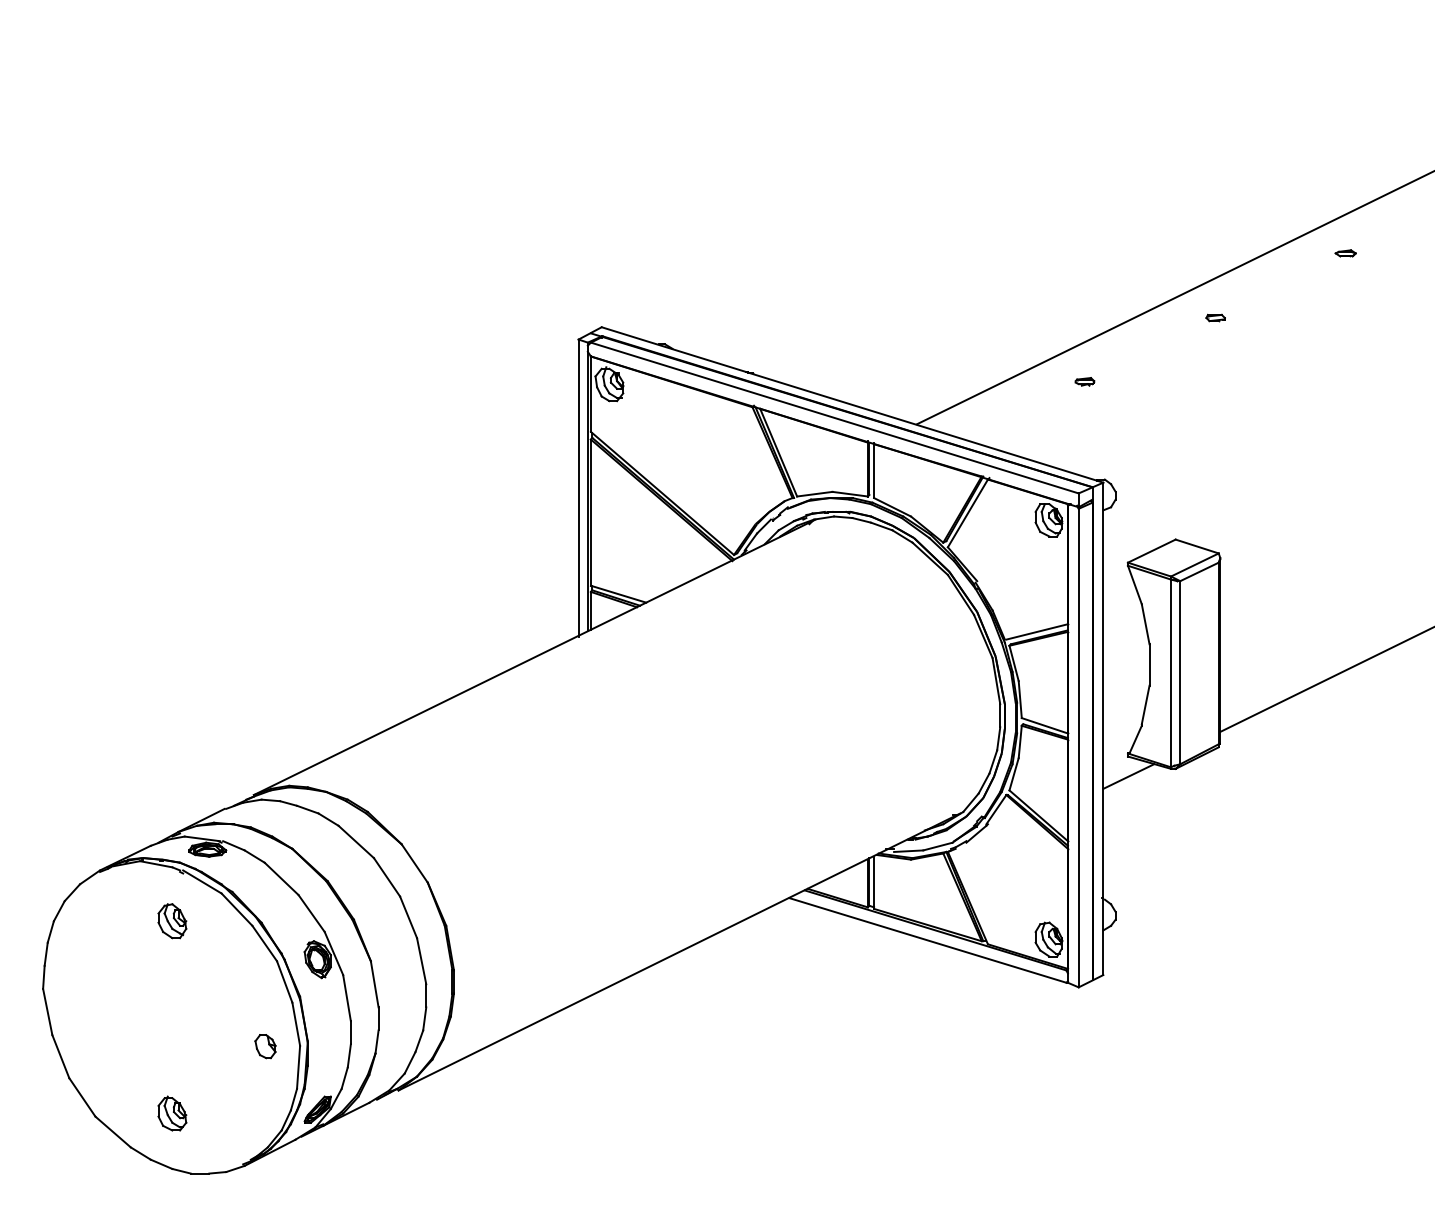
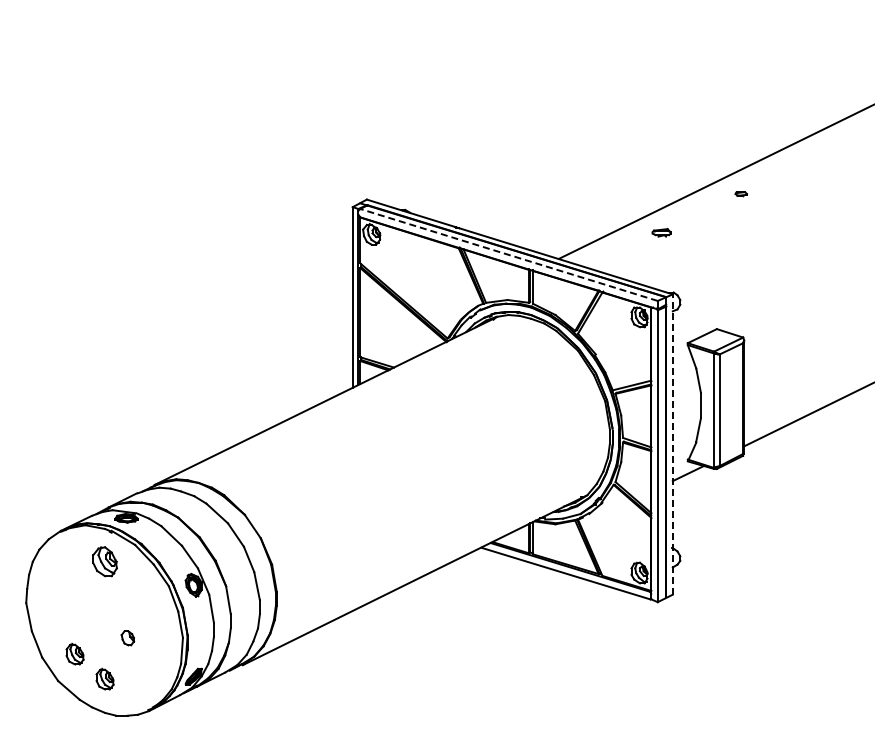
part: (1345, 253) -> (820, 154), removed
part: (1084, 381) -> (661, 232), size x1.6
line: (835, 417) -> (509, 254), solid -> dashed
line: (1102, 728) -> (672, 444), solid -> dashed
part: (171, 920) -> (104, 561), size x1.4
part: (264, 1046) -> (127, 638), moved
part: (122, 1071) -> (74, 653), added

